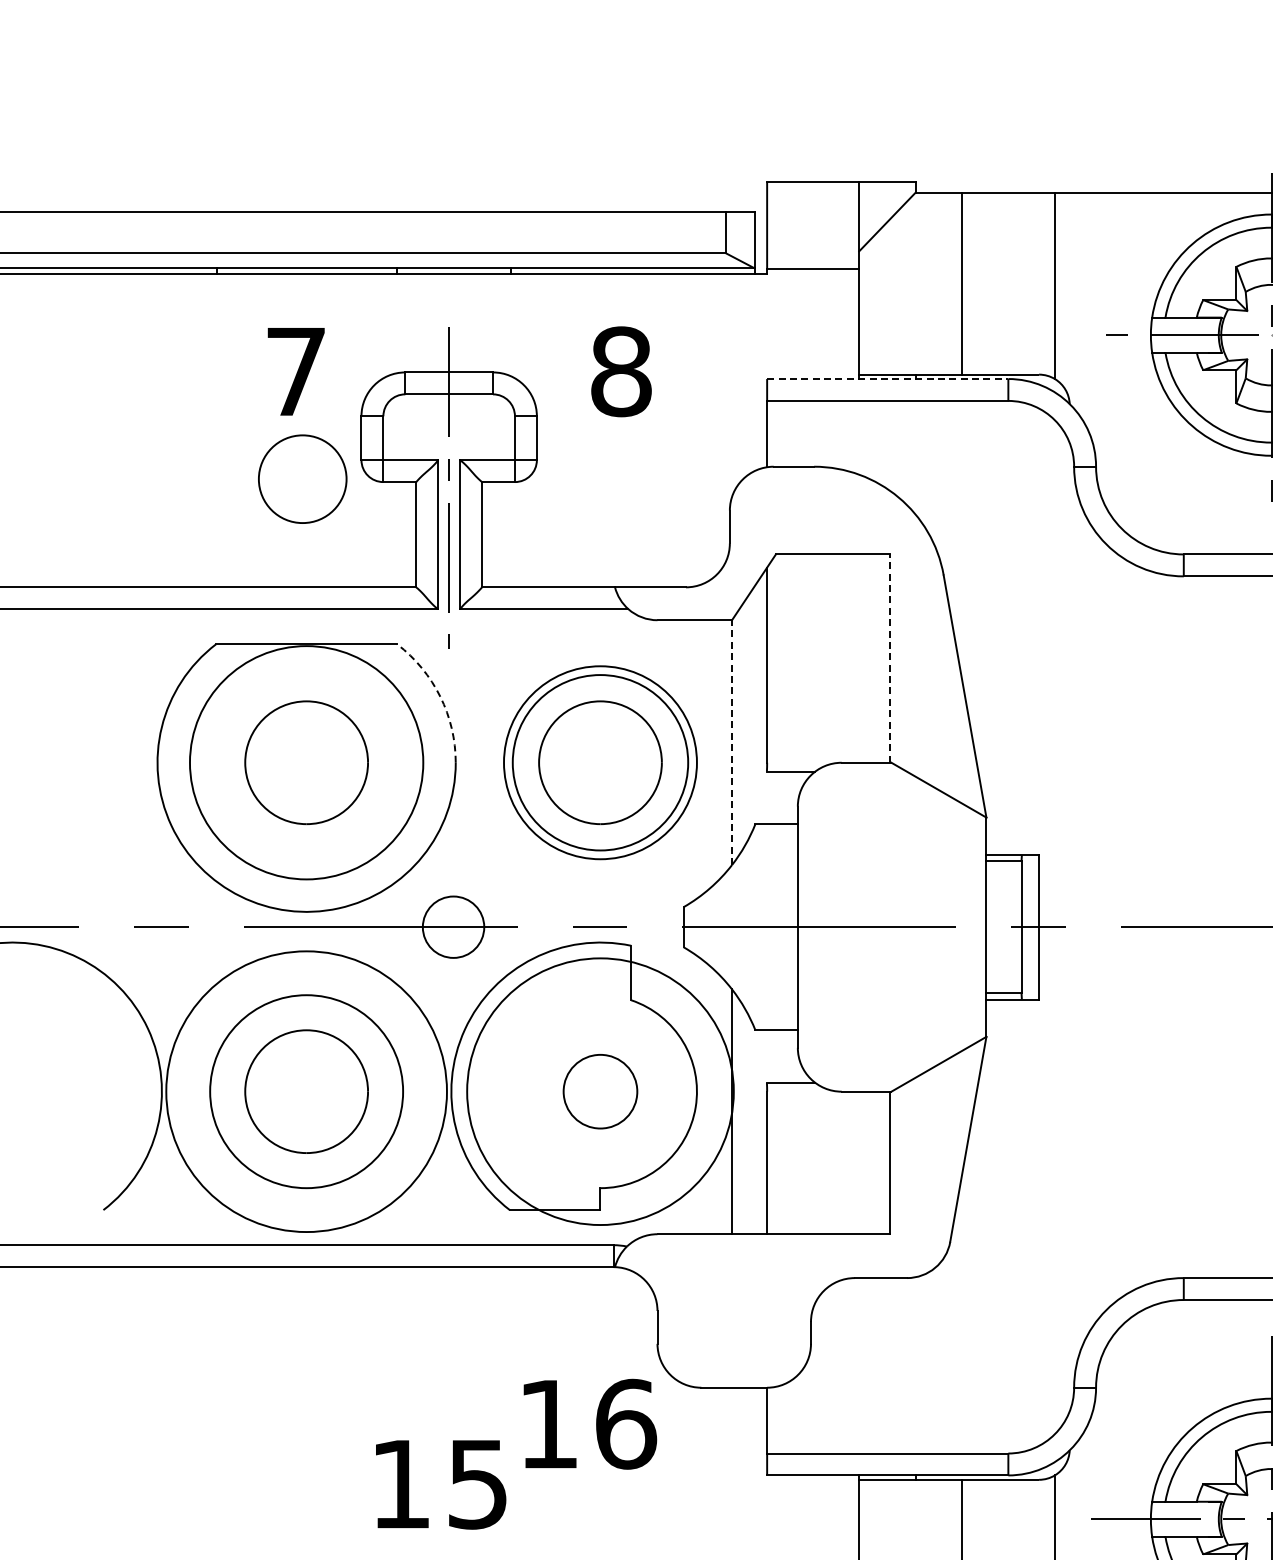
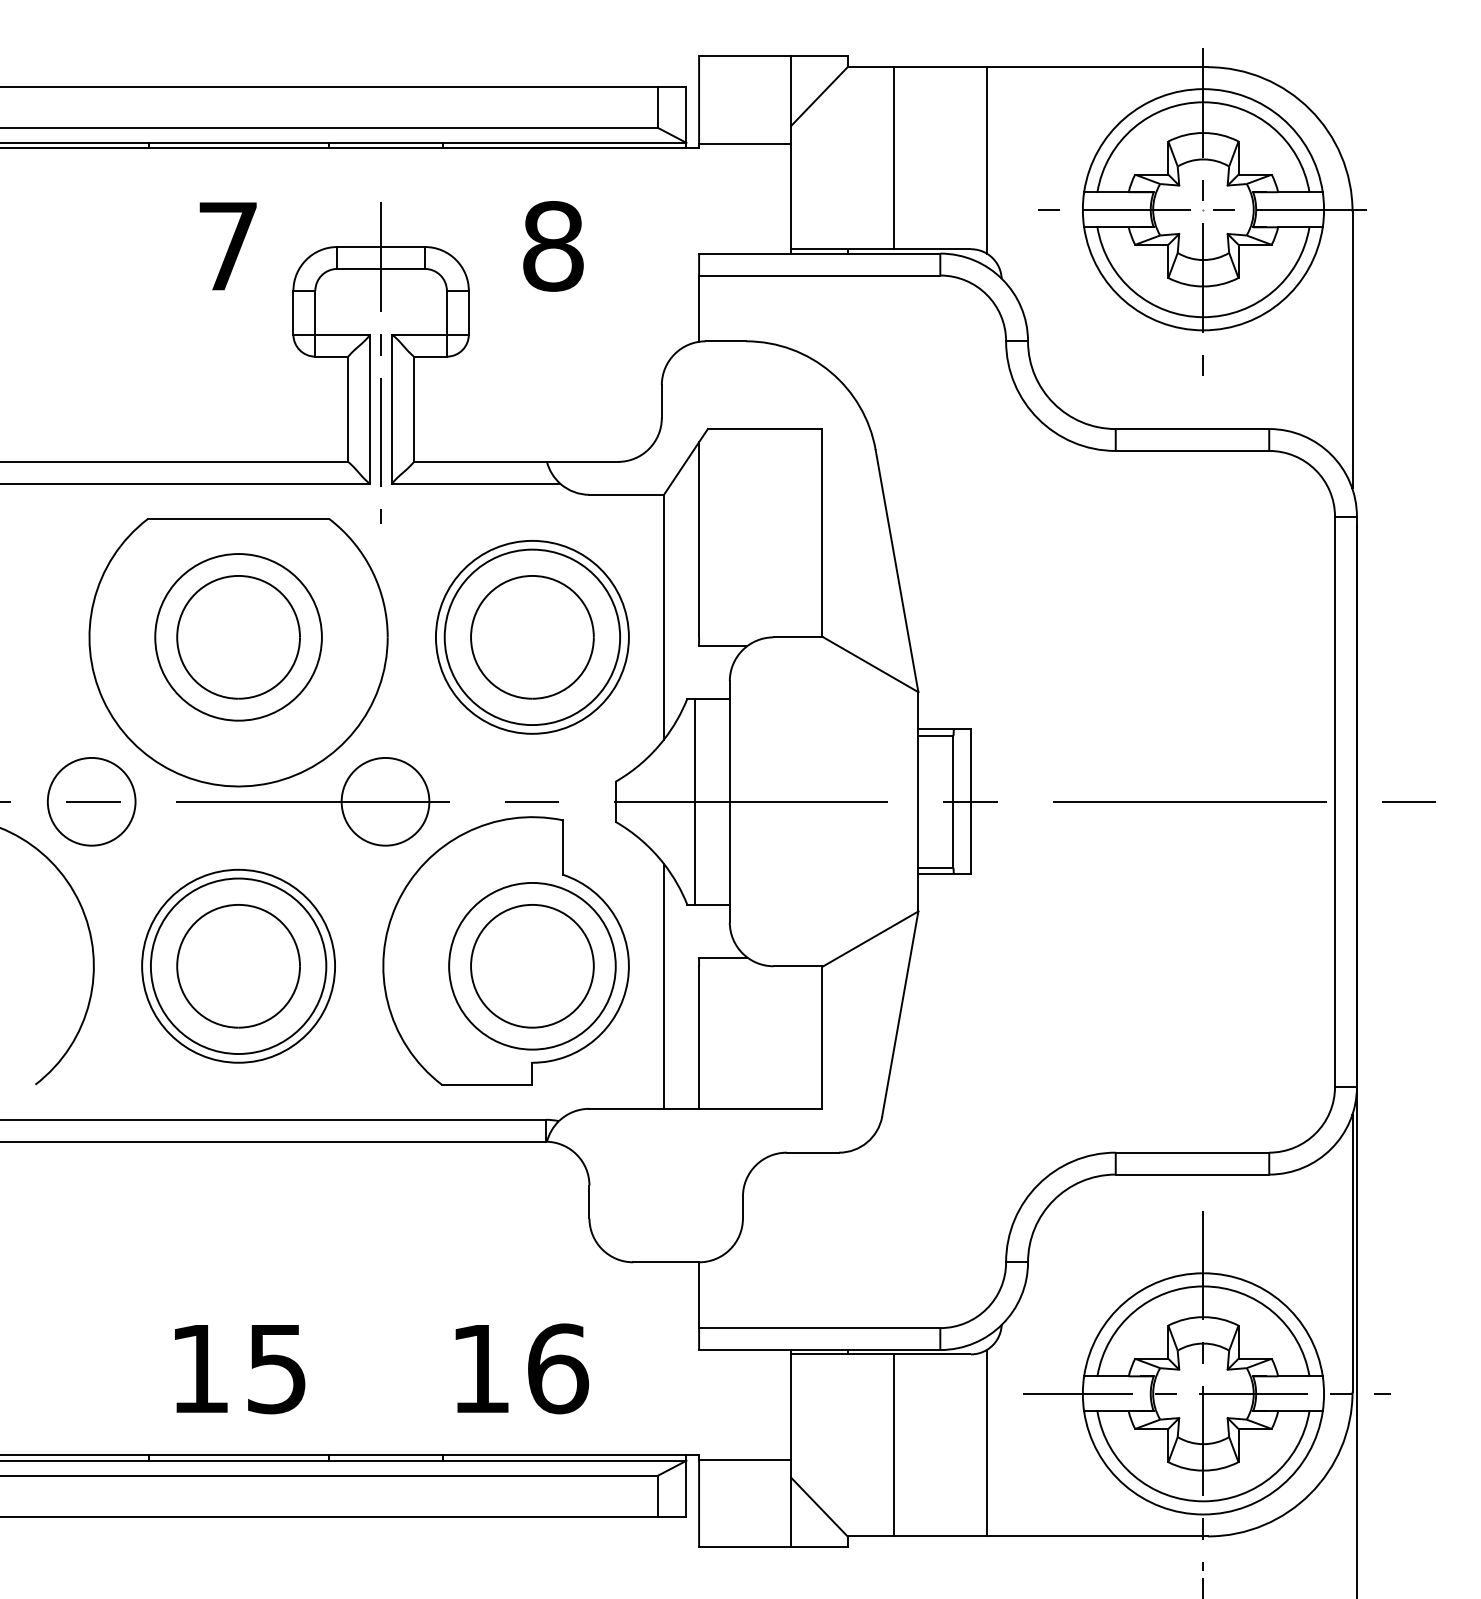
line: (887, 378) -> (819, 253), dashed -> solid
circle: (302, 478) -> (91, 801), moved
line: (889, 657) -> (821, 532), dashed -> solid
arc: (440, 696) -> (372, 571), dashed -> solid
line: (732, 741) -> (664, 616), dashed -> solid
circle: (306, 762) -> (238, 637), size x0.71
circle: (453, 926) -> (385, 801), size x1.43
line: (762, 926) -> (694, 801), added
circle: (600, 1090) -> (532, 965), size x0.62
circle: (600, 1090) -> (532, 965), size x1.67
circle: (306, 1091) -> (238, 966), size x0.62
text: (589, 1423) -> (521, 1368), moved
text: (441, 1484) -> (240, 1369), moved

